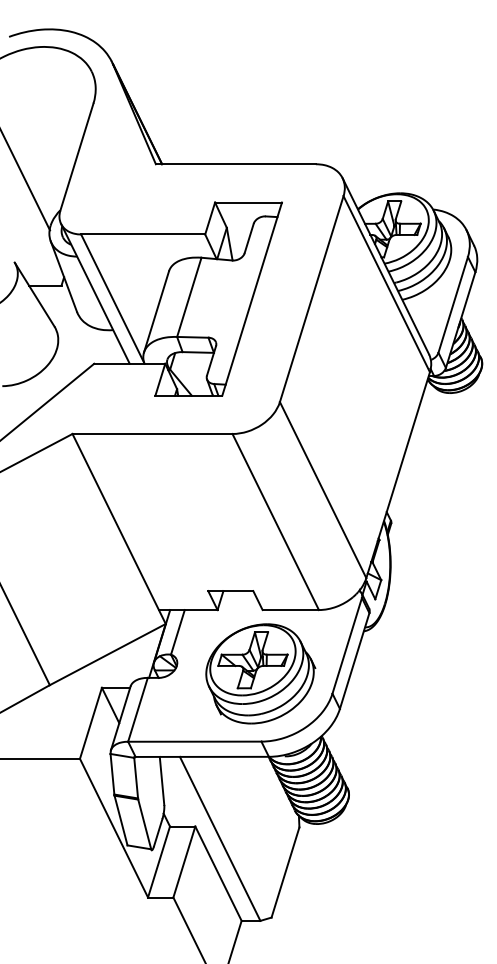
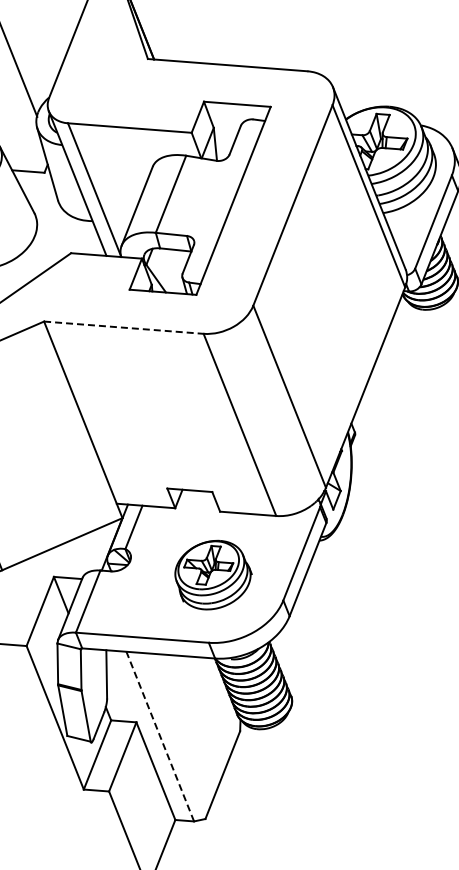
line: (152, 433) -> (123, 327), solid -> dashed
part: (260, 673) -> (213, 574), size x0.7
line: (219, 838) -> (159, 736), solid -> dashed

